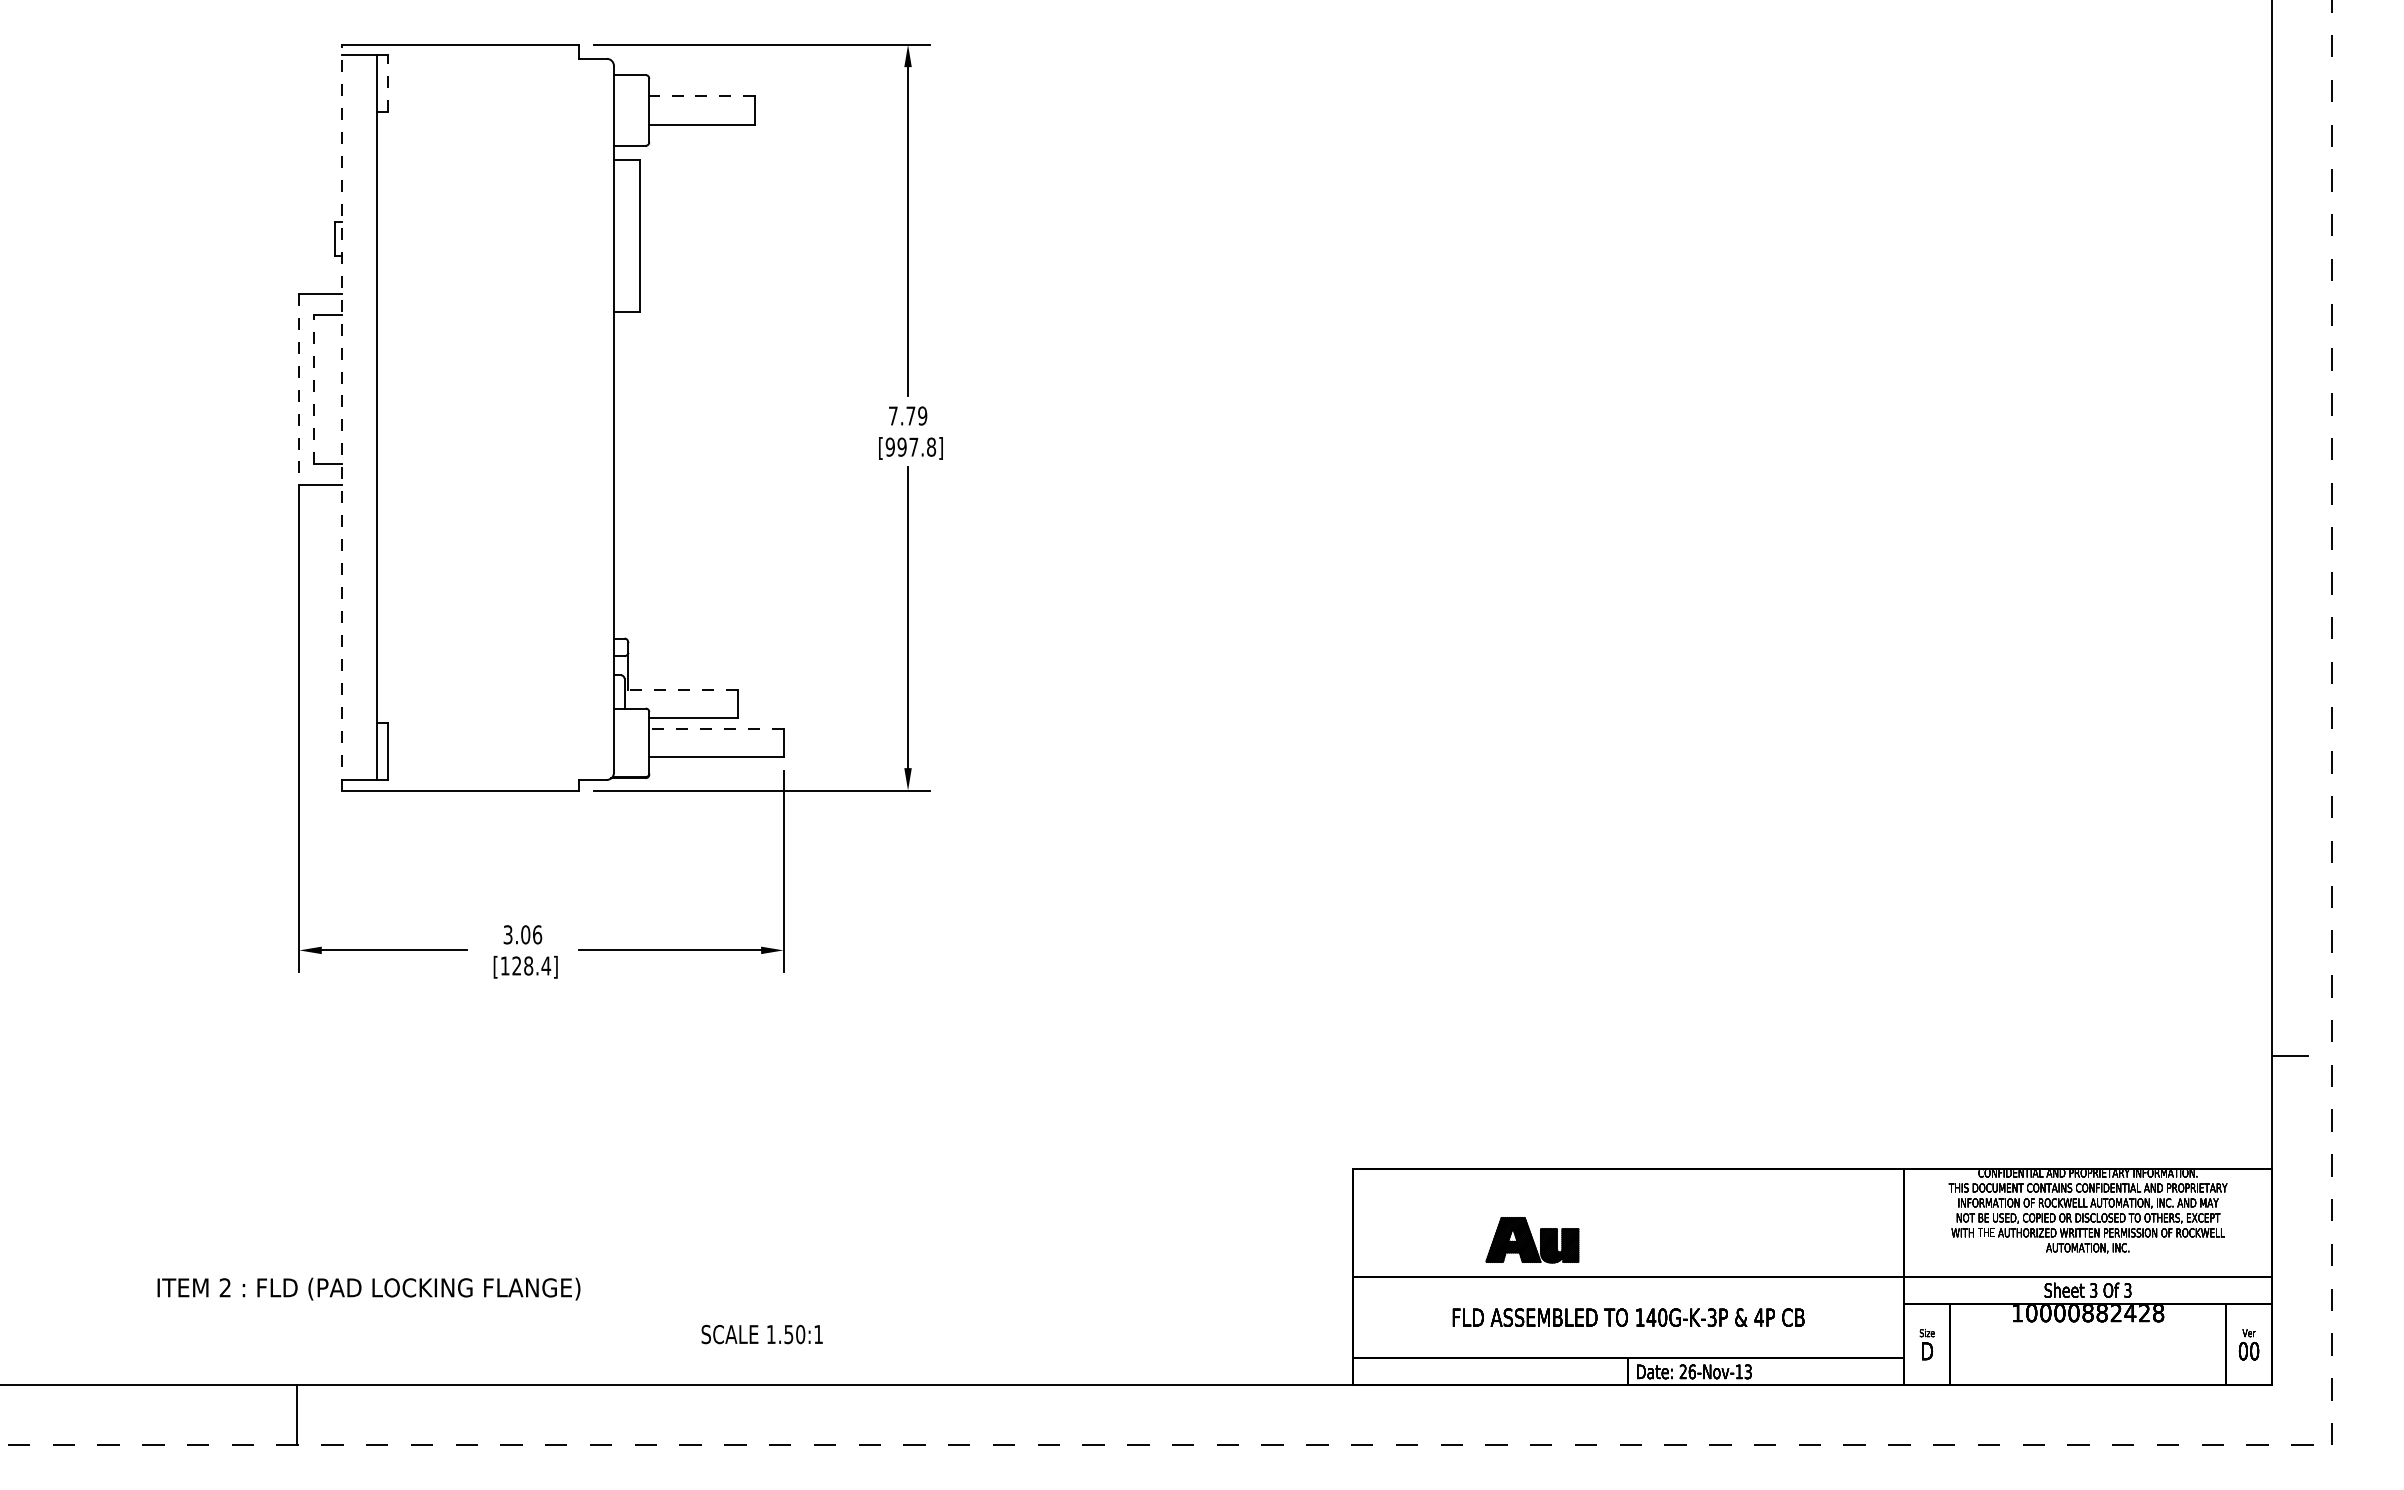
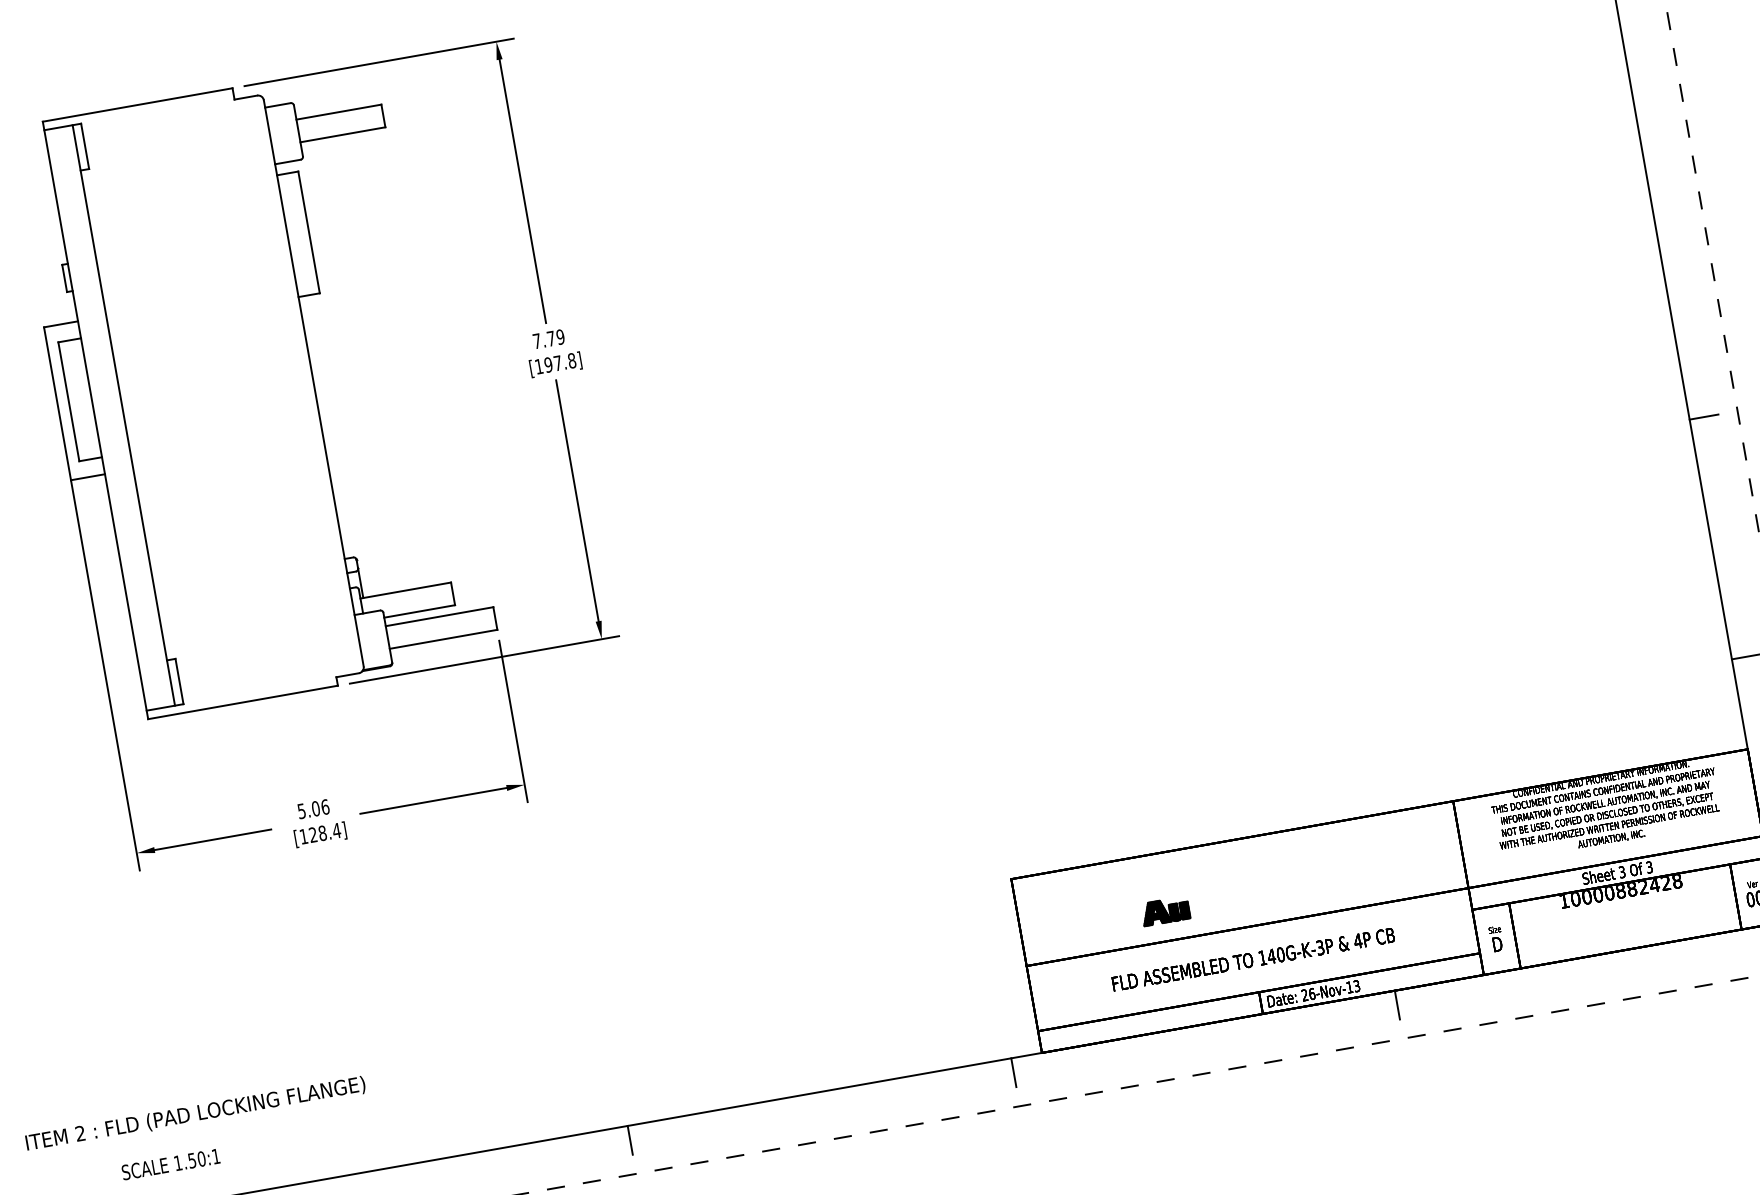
line: (387, 83) -> (84, 146), dashed -> solid
line: (701, 96) -> (338, 112), dashed -> solid
line: (313, 388) -> (68, 401), dashed -> solid
line: (299, 389) -> (57, 403), dashed -> solid
line: (341, 417) -> (95, 420), dashed -> solid
text: (889, 446) -> (538, 366), [997.8] -> [197.8]
line: (681, 689) -> (406, 590), dashed -> solid
line: (715, 728) -> (438, 616), dashed -> solid
line: (2289, 756) -> (1703, 416), added
text: (508, 934) -> (302, 810), 3.06 -> 5.06
part: (1532, 1240) -> (1165, 911), size x0.62
text: (368, 1288) -> (195, 1113), moved
text: (761, 1334) -> (170, 1164), moved
line: (835, 1403) -> (630, 1140), added
line: (1314, 1403) -> (1013, 1072), added
line: (1793, 1403) -> (1397, 1005), added

